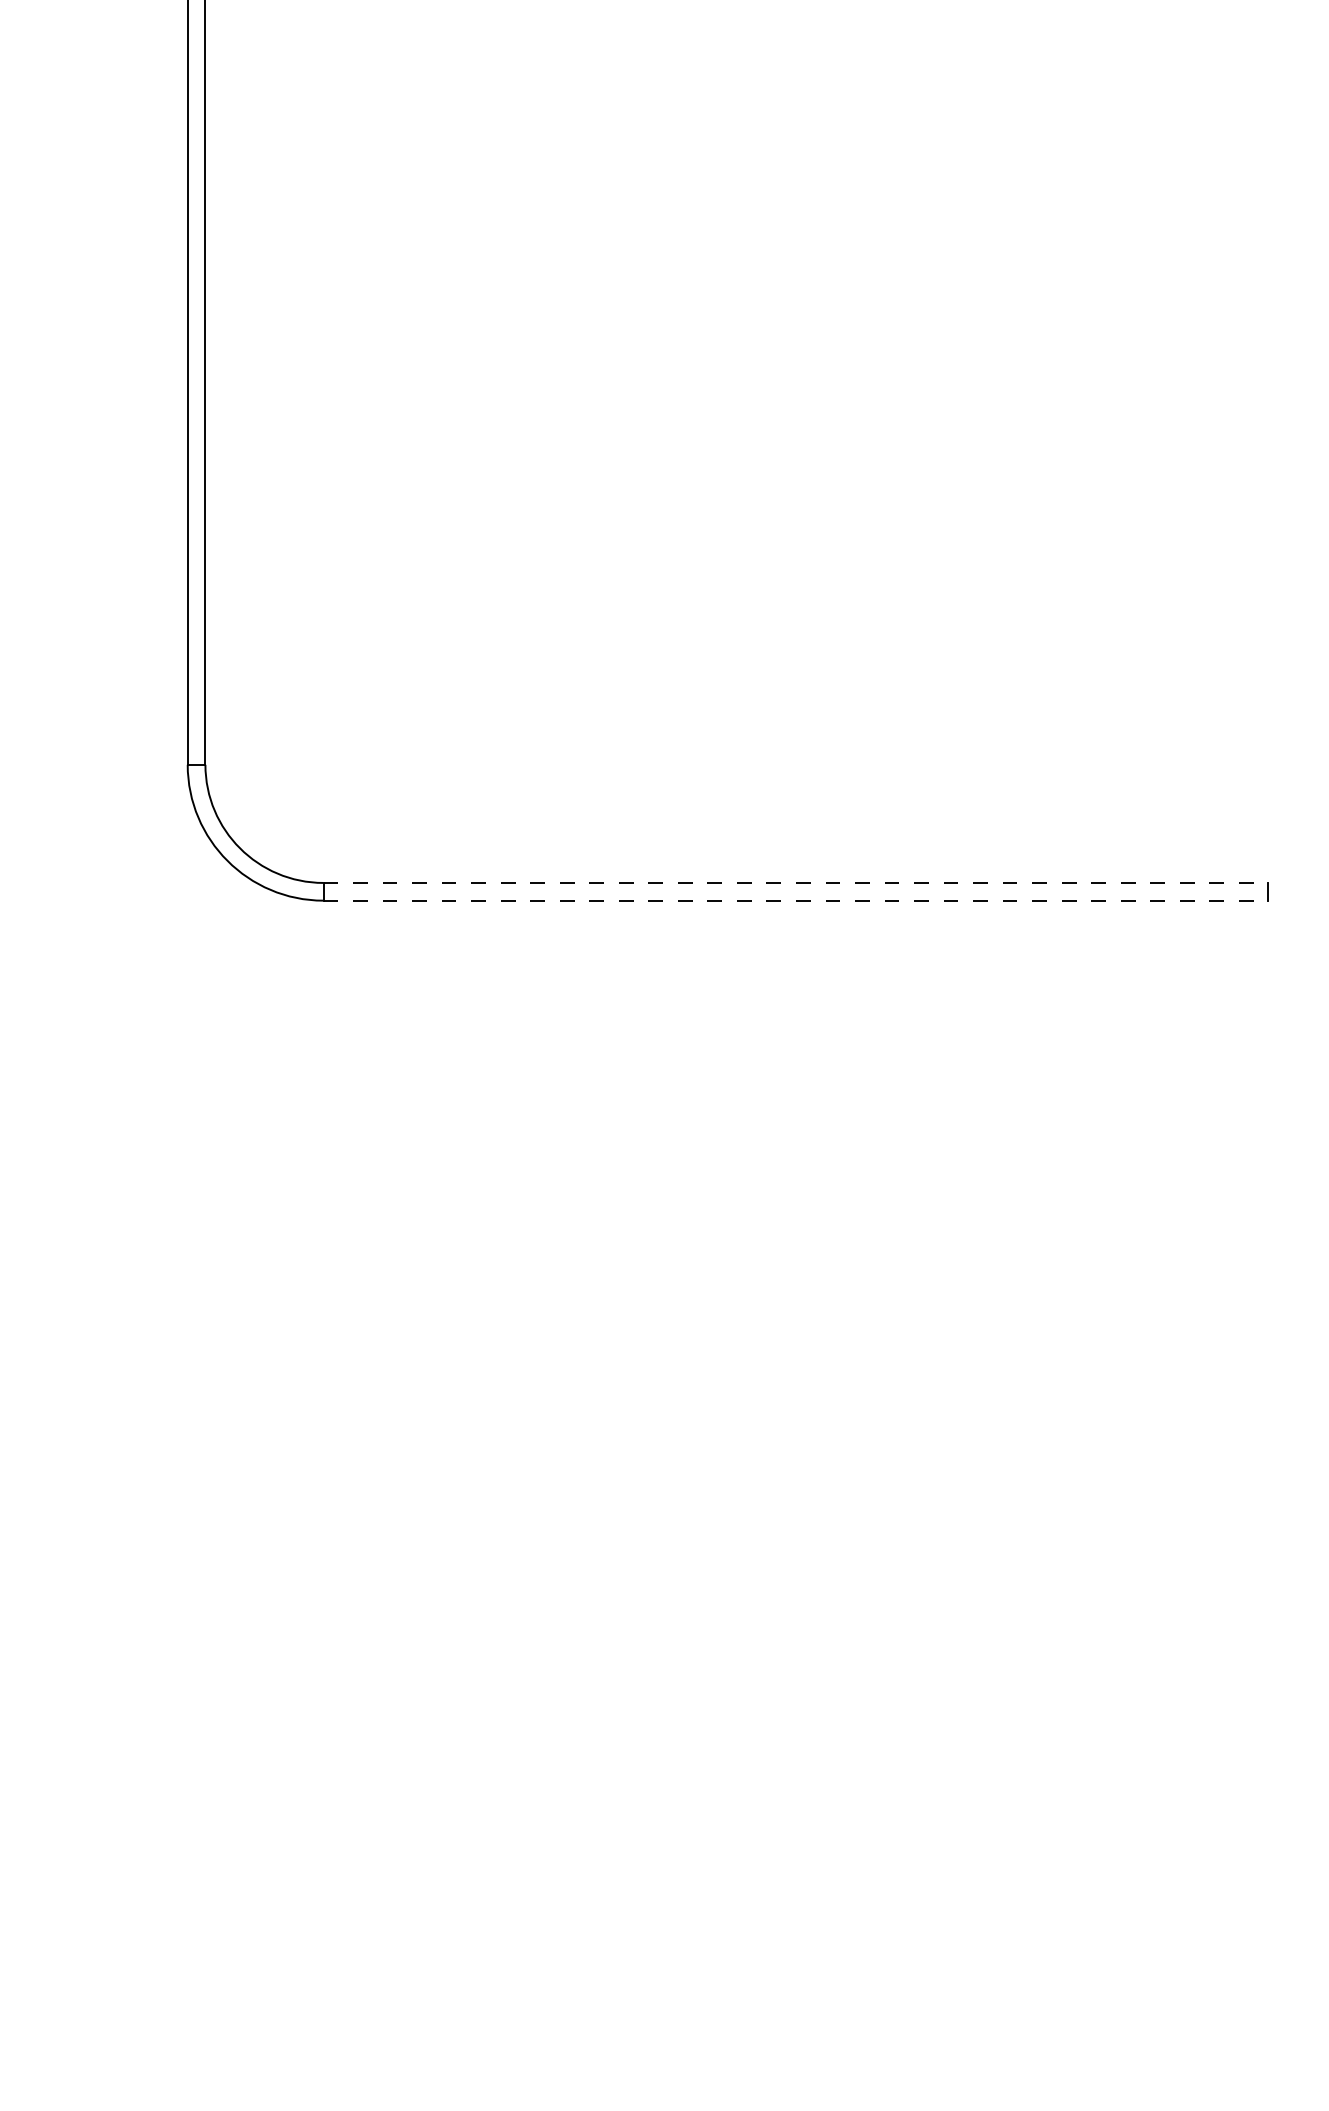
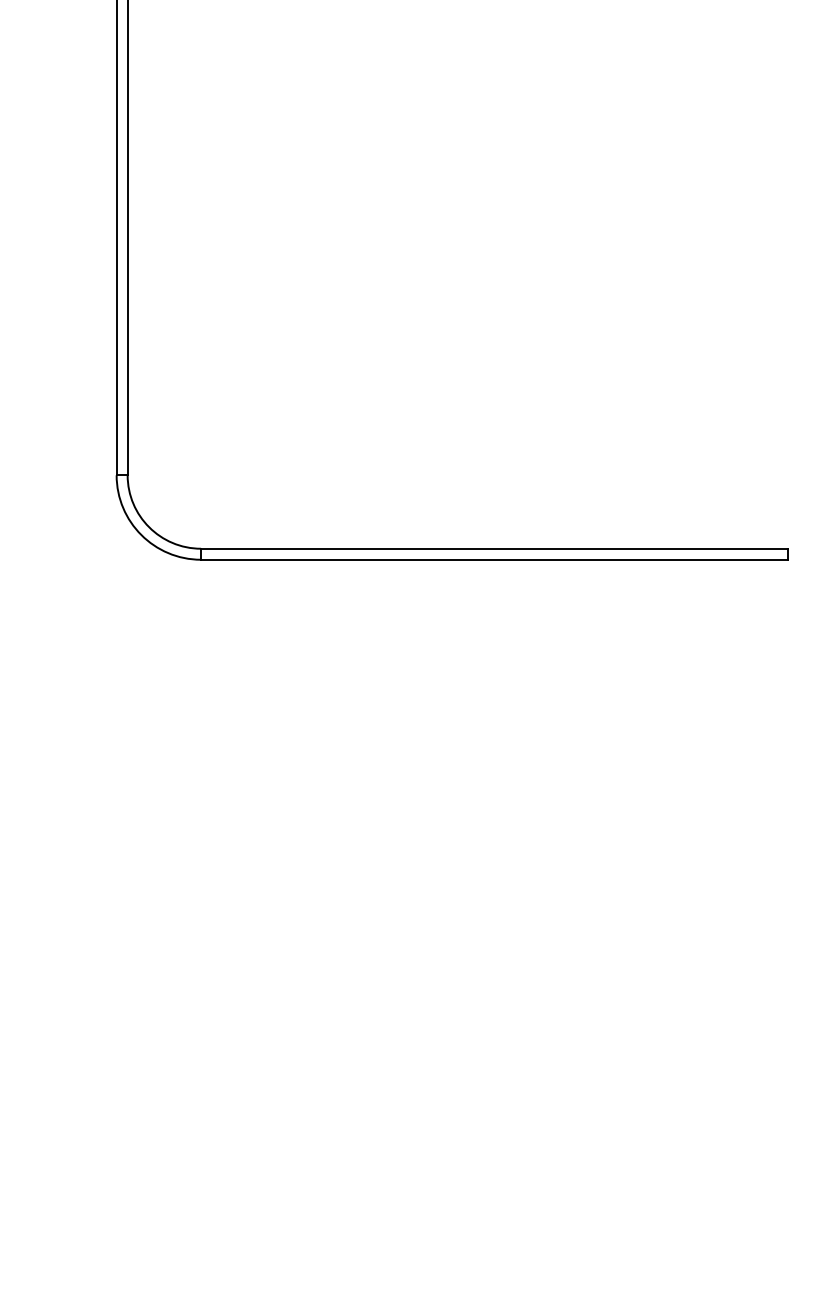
line: (795, 882) -> (494, 548), dashed -> solid
line: (795, 900) -> (494, 559), dashed -> solid

